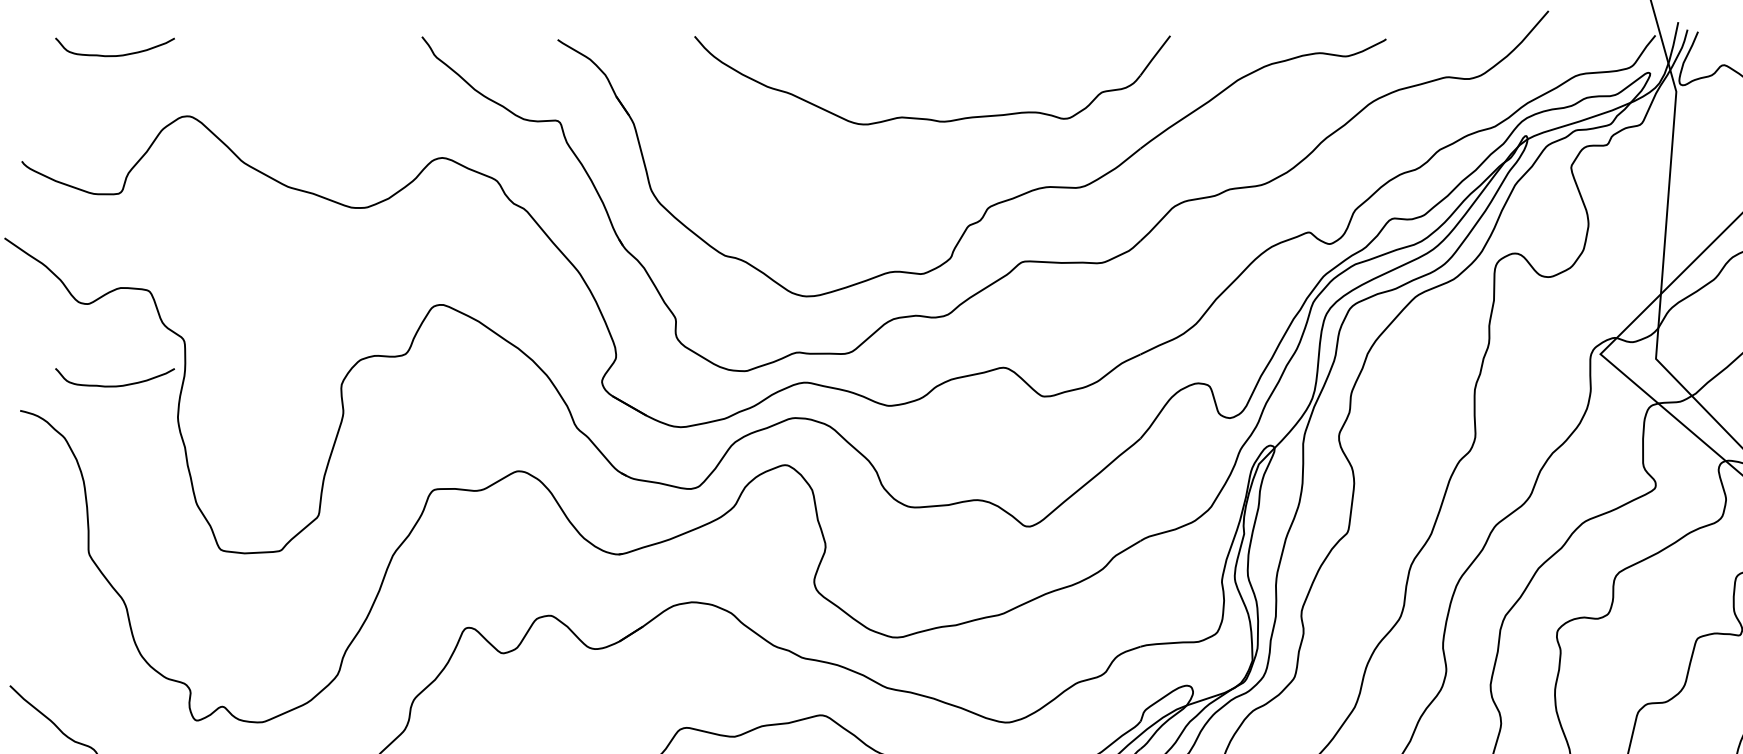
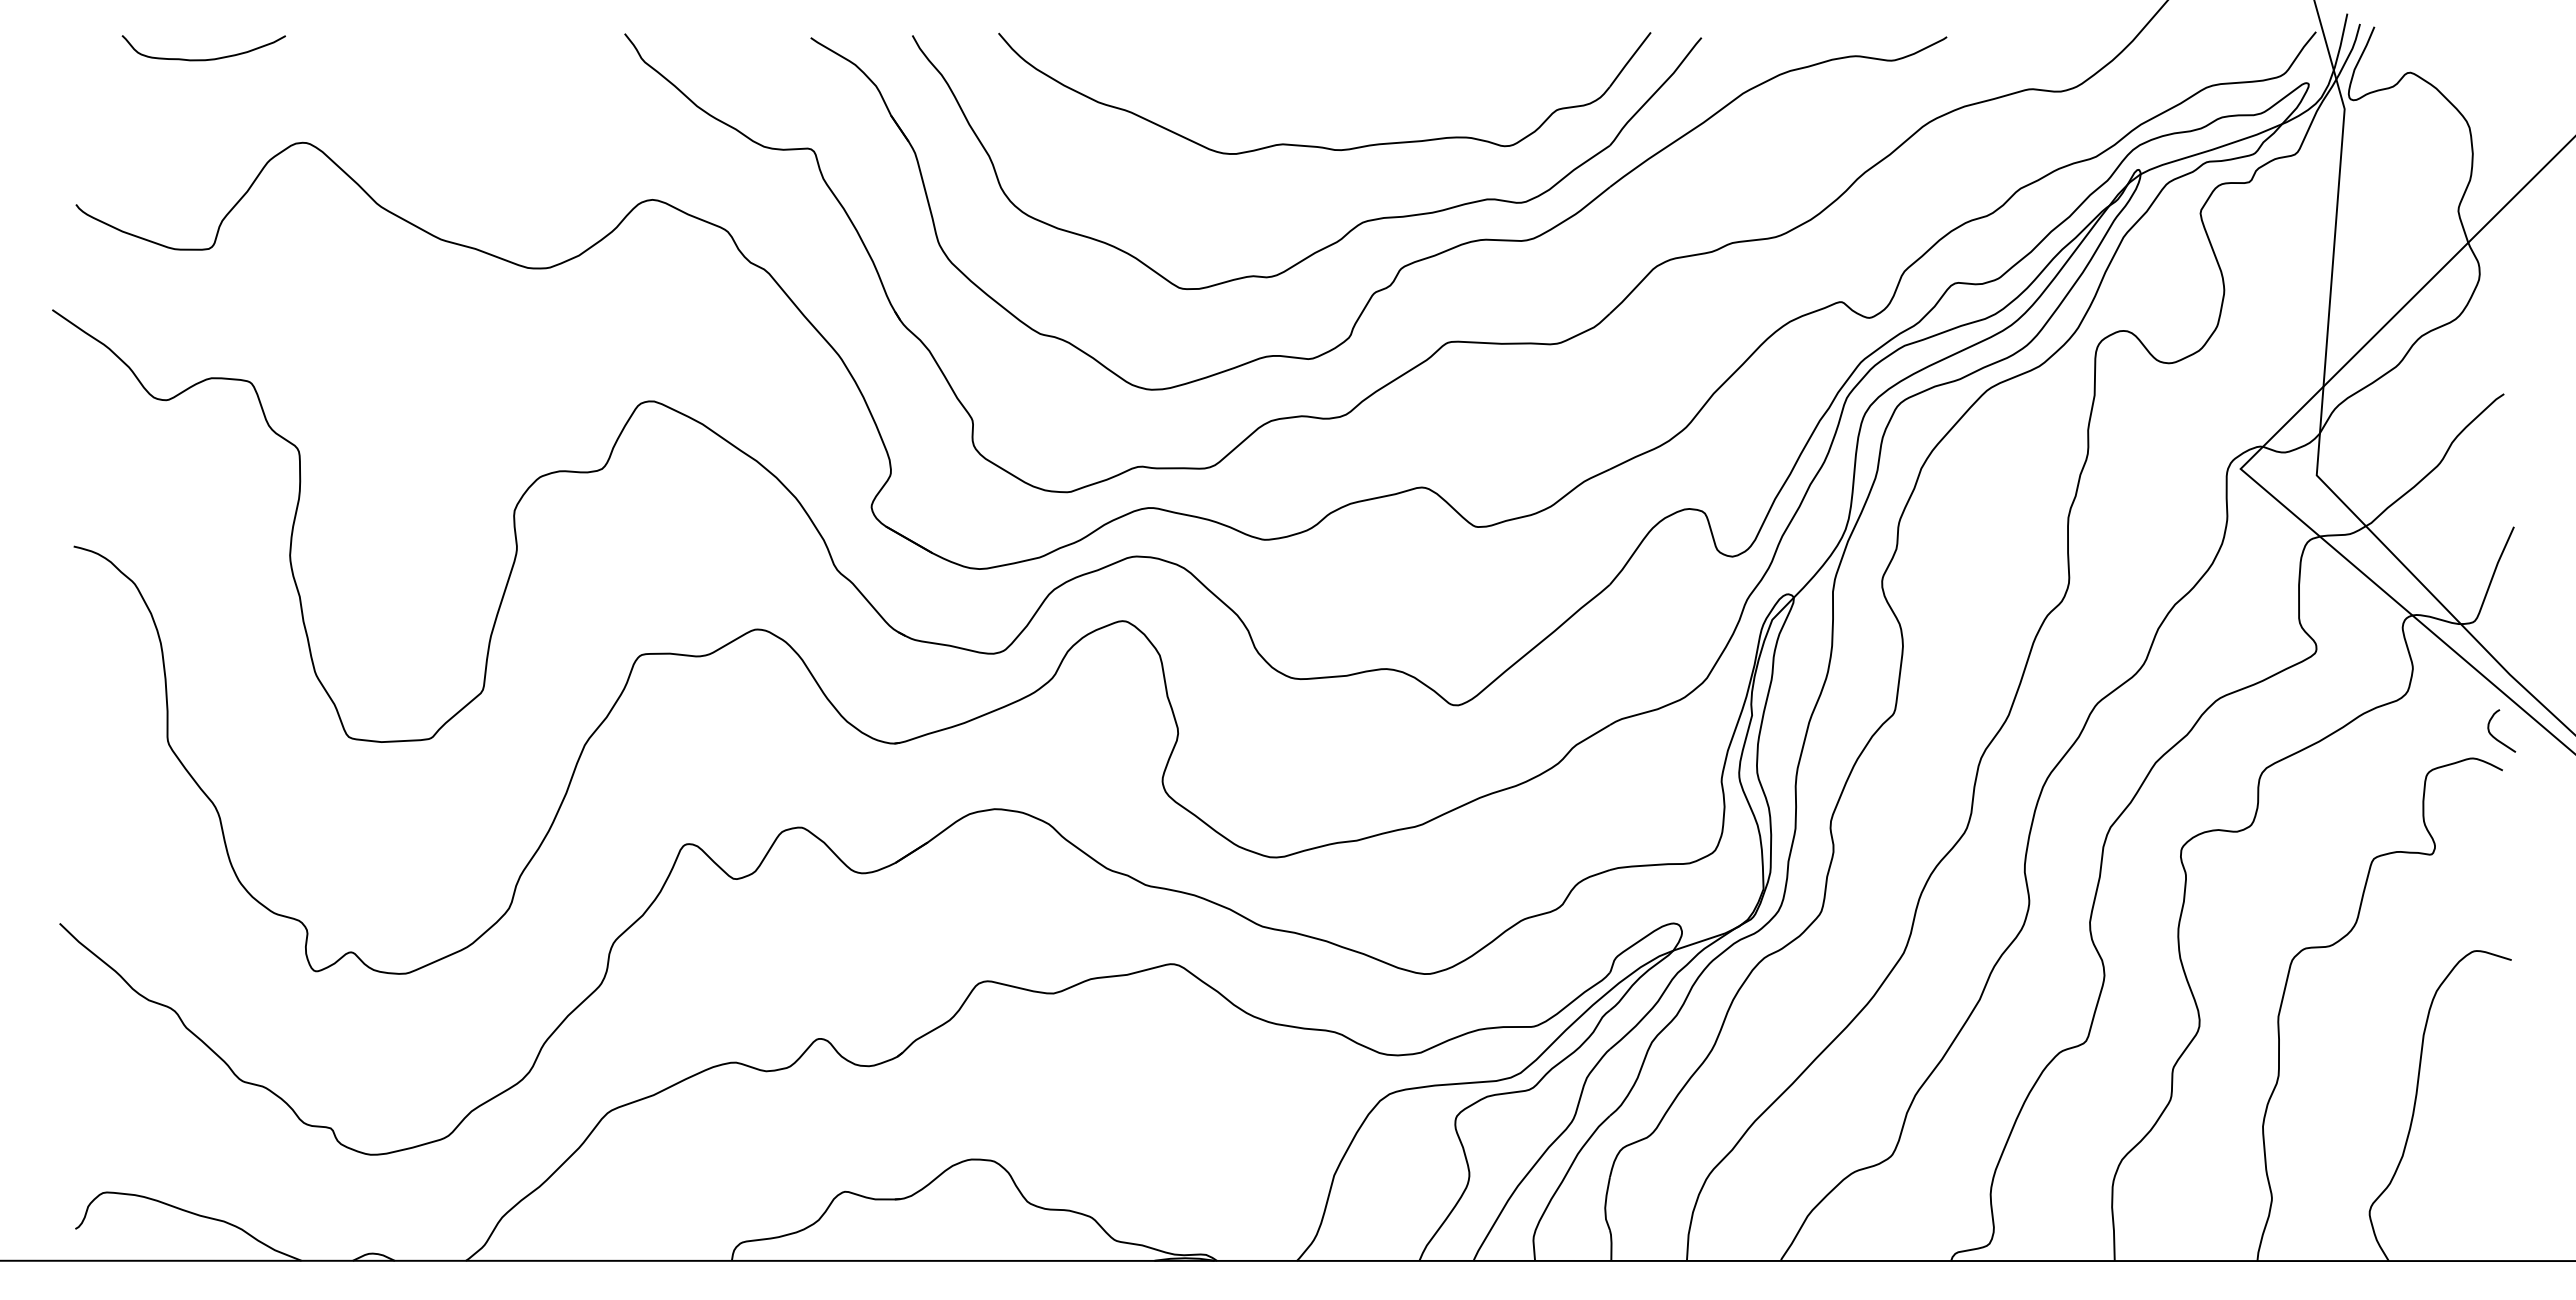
part: (954, 177) -> (1354, 226), added
curve: (114, 385) -> (203, 512), removed

